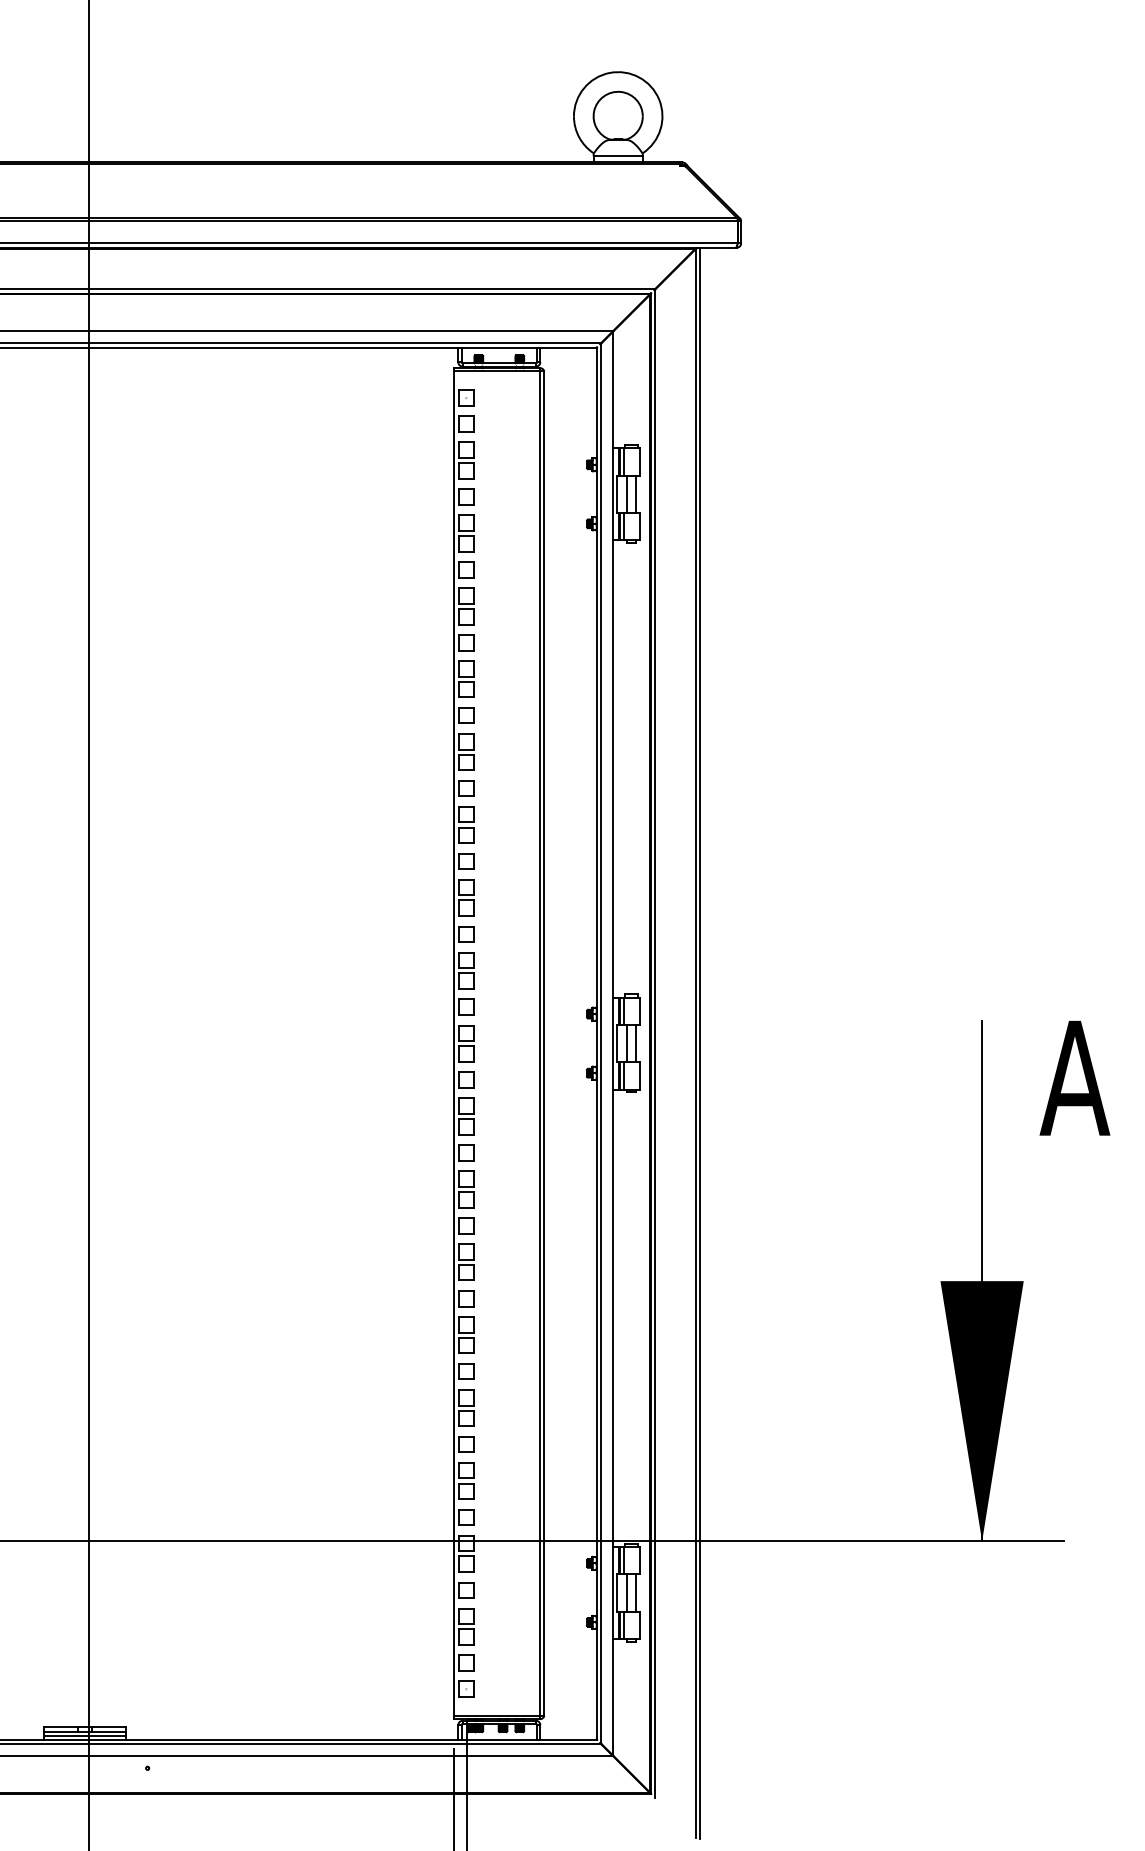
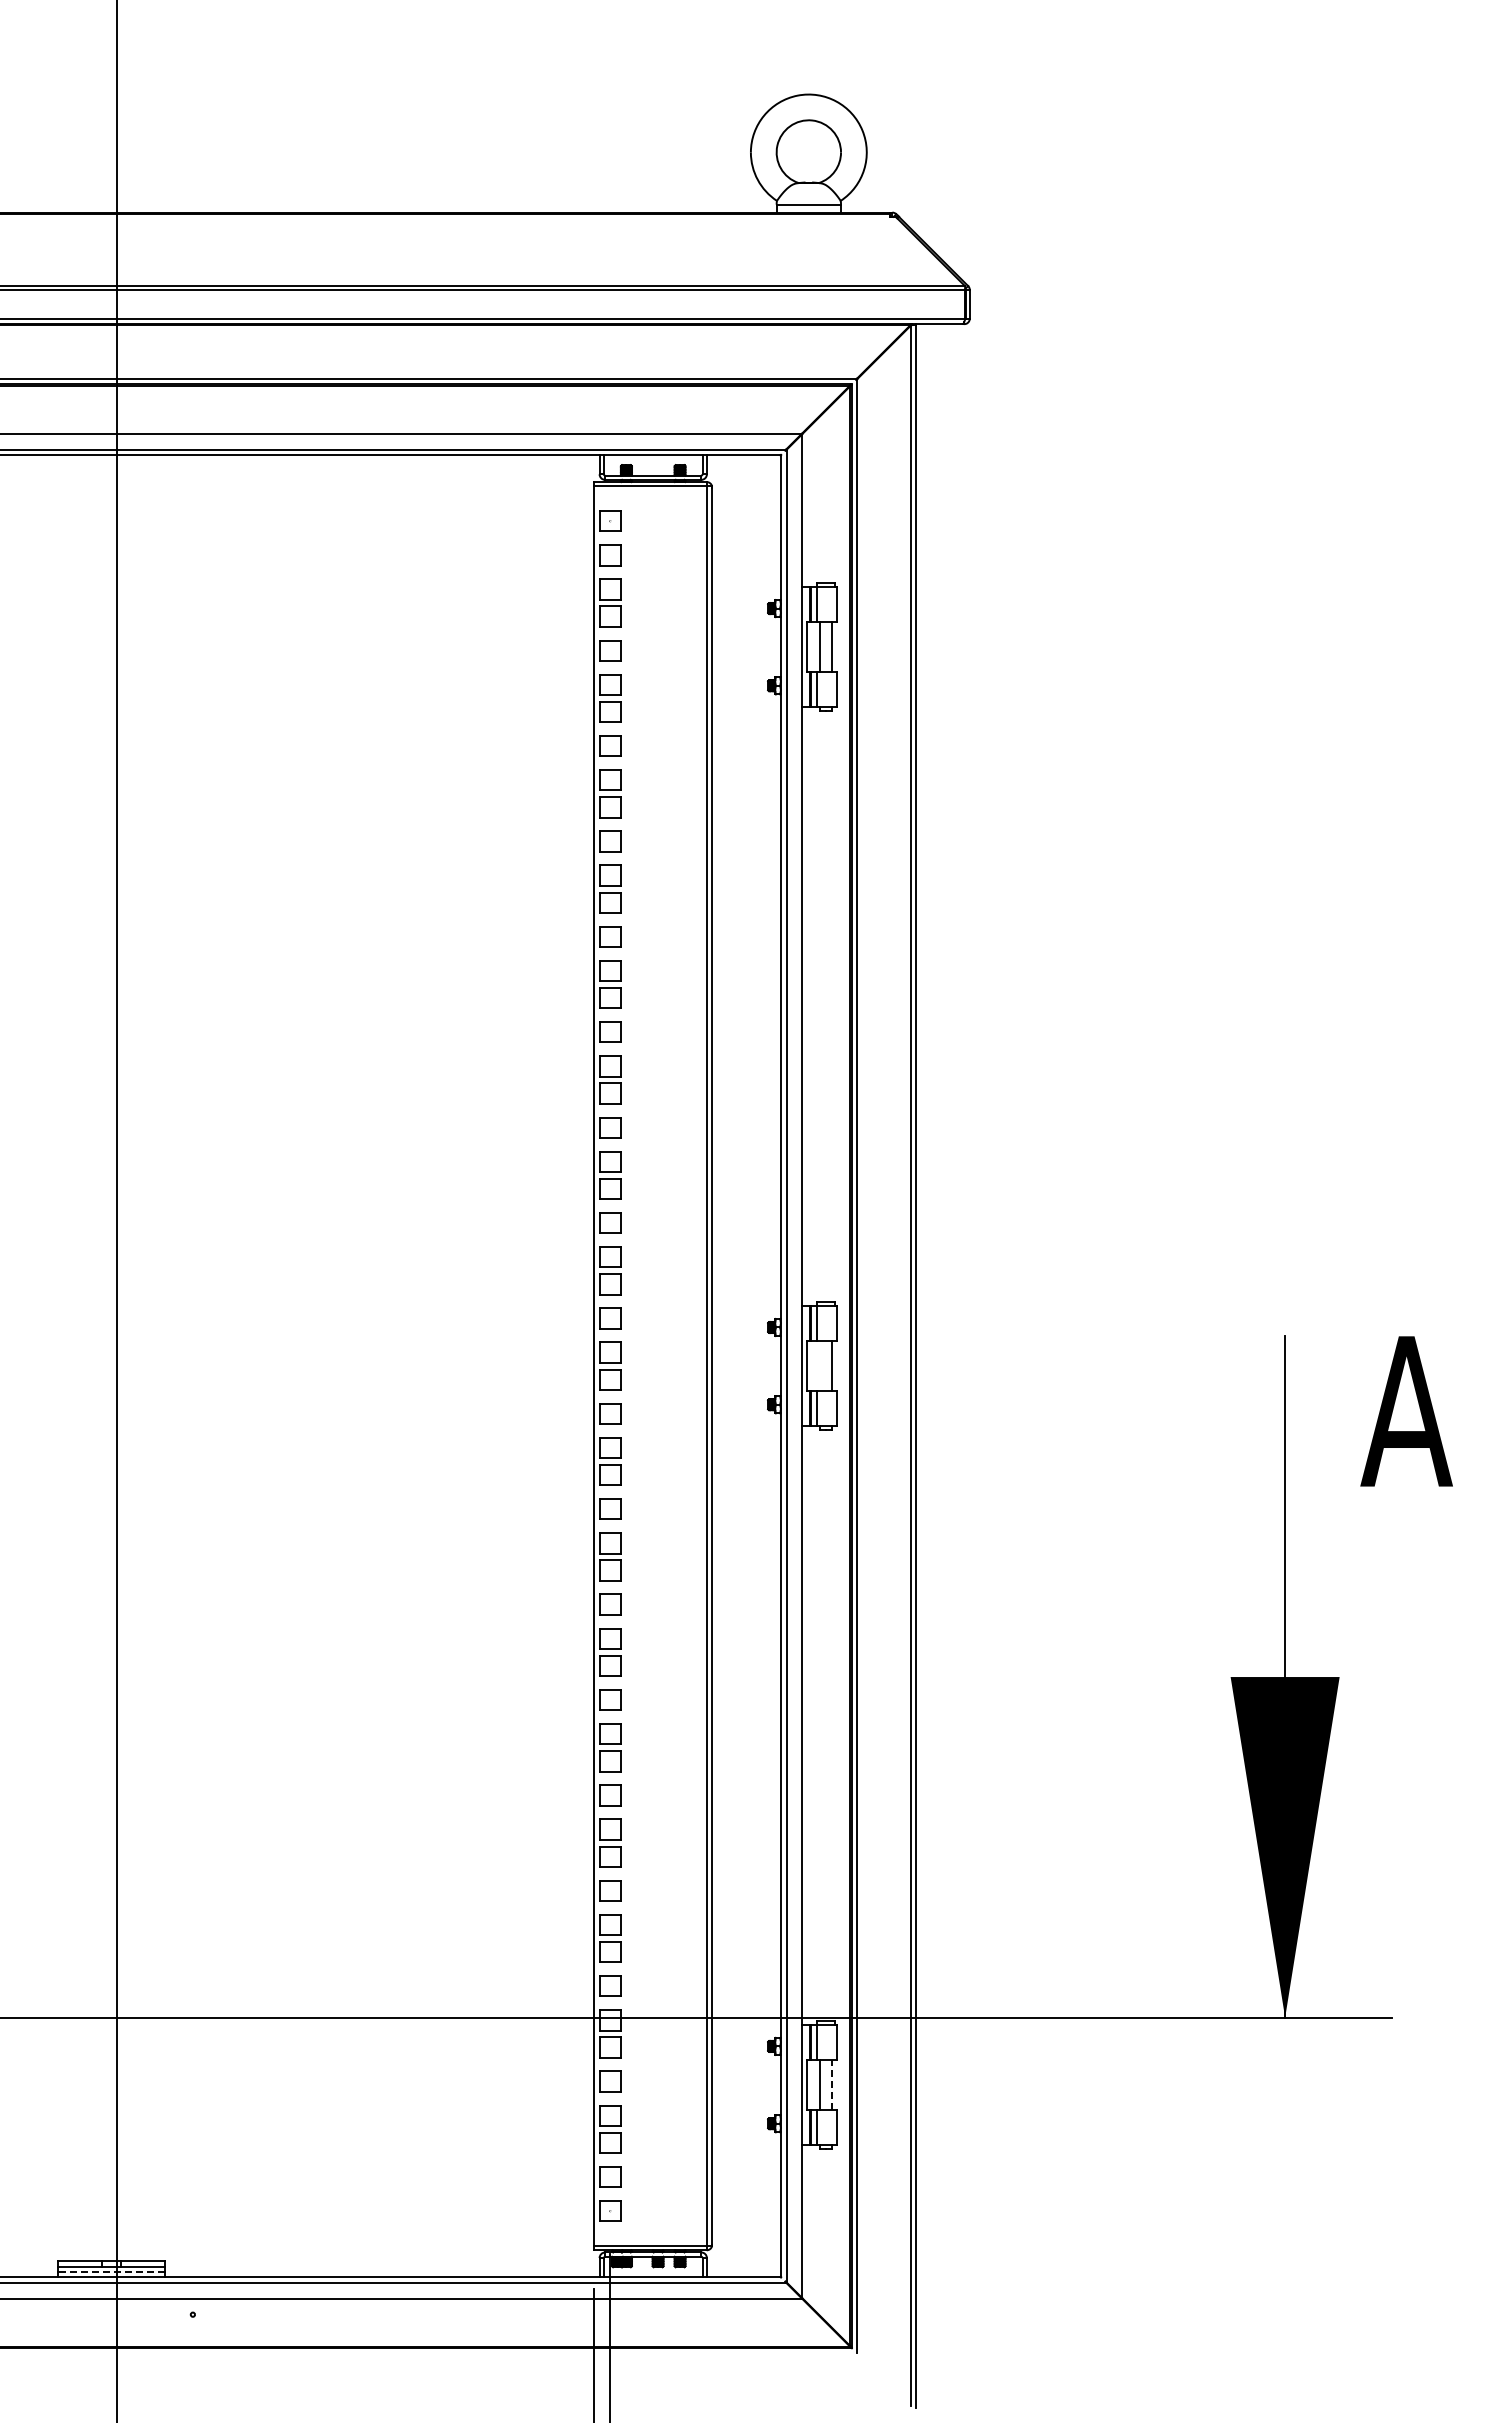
line: (626, 1043) -> (819, 1365), removed
line: (636, 1593) -> (832, 2085), solid -> dashed
line: (85, 1735) -> (111, 2271), solid -> dashed

